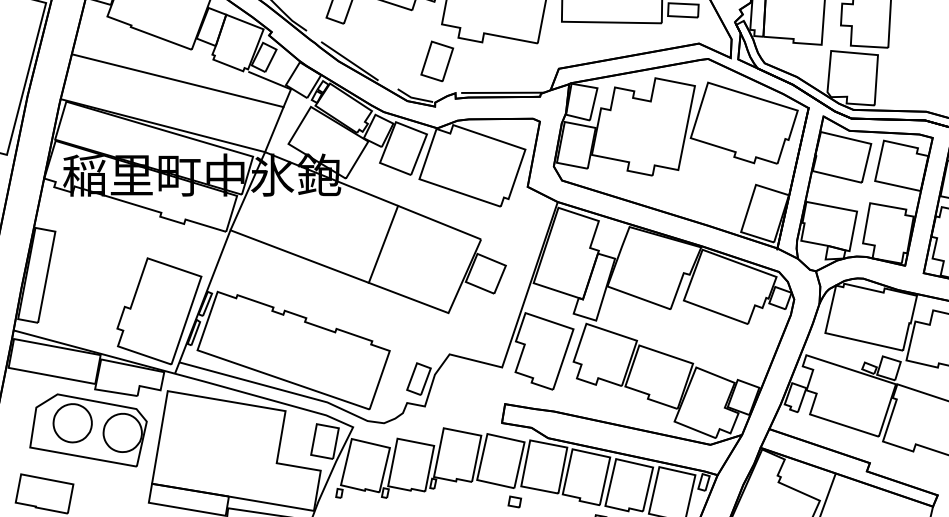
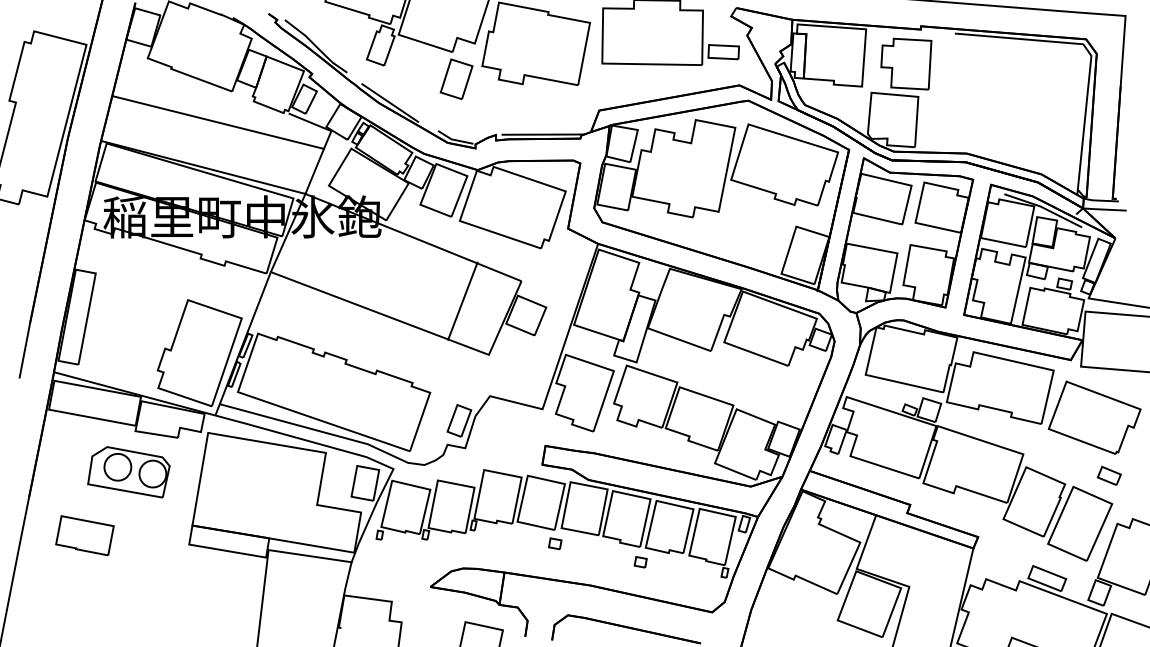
part: (437, 60) -> (456, 78), moved
line: (383, 243) -> (462, 300), moved
part: (88, 430) -> (128, 472), size x0.7

